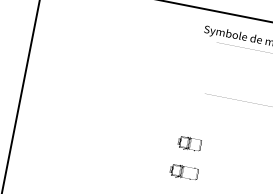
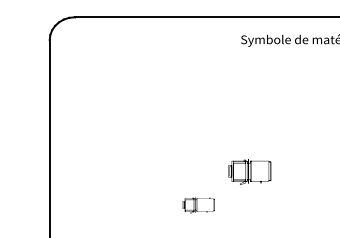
part: (189, 144) -> (249, 172), size x1.6
part: (183, 172) -> (198, 205), moved

